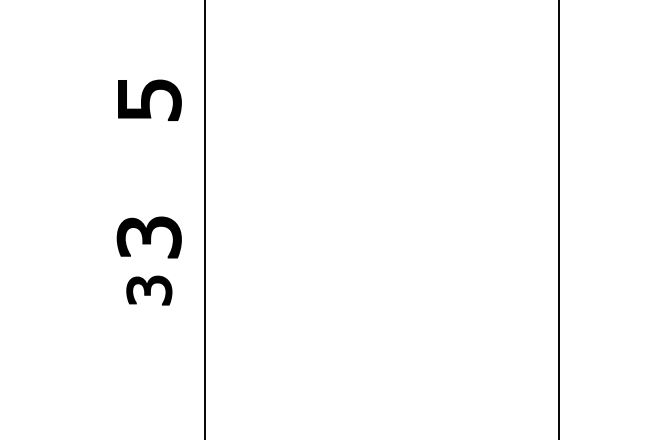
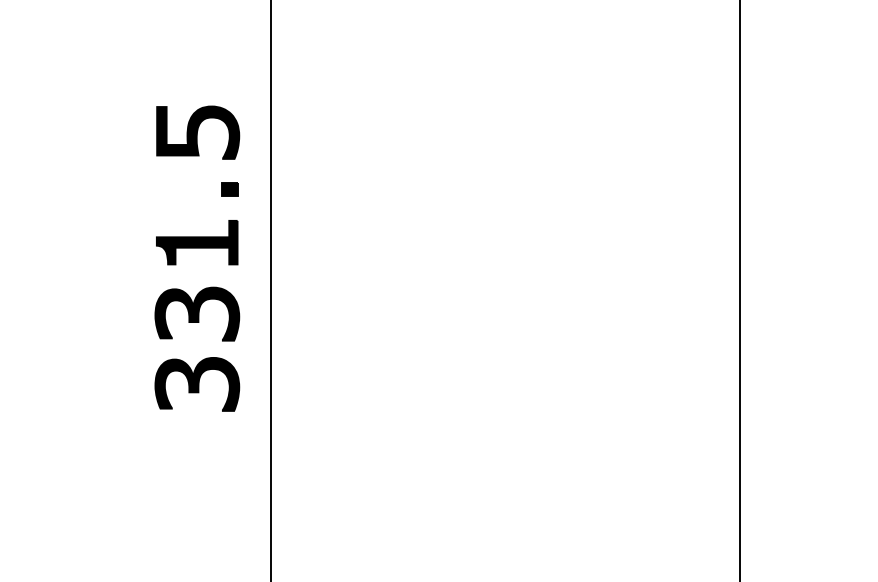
part: (173, 143) -> (229, 189), added
part: (149, 183) -> (197, 242), added
part: (149, 290) -> (197, 384), size x1.43

